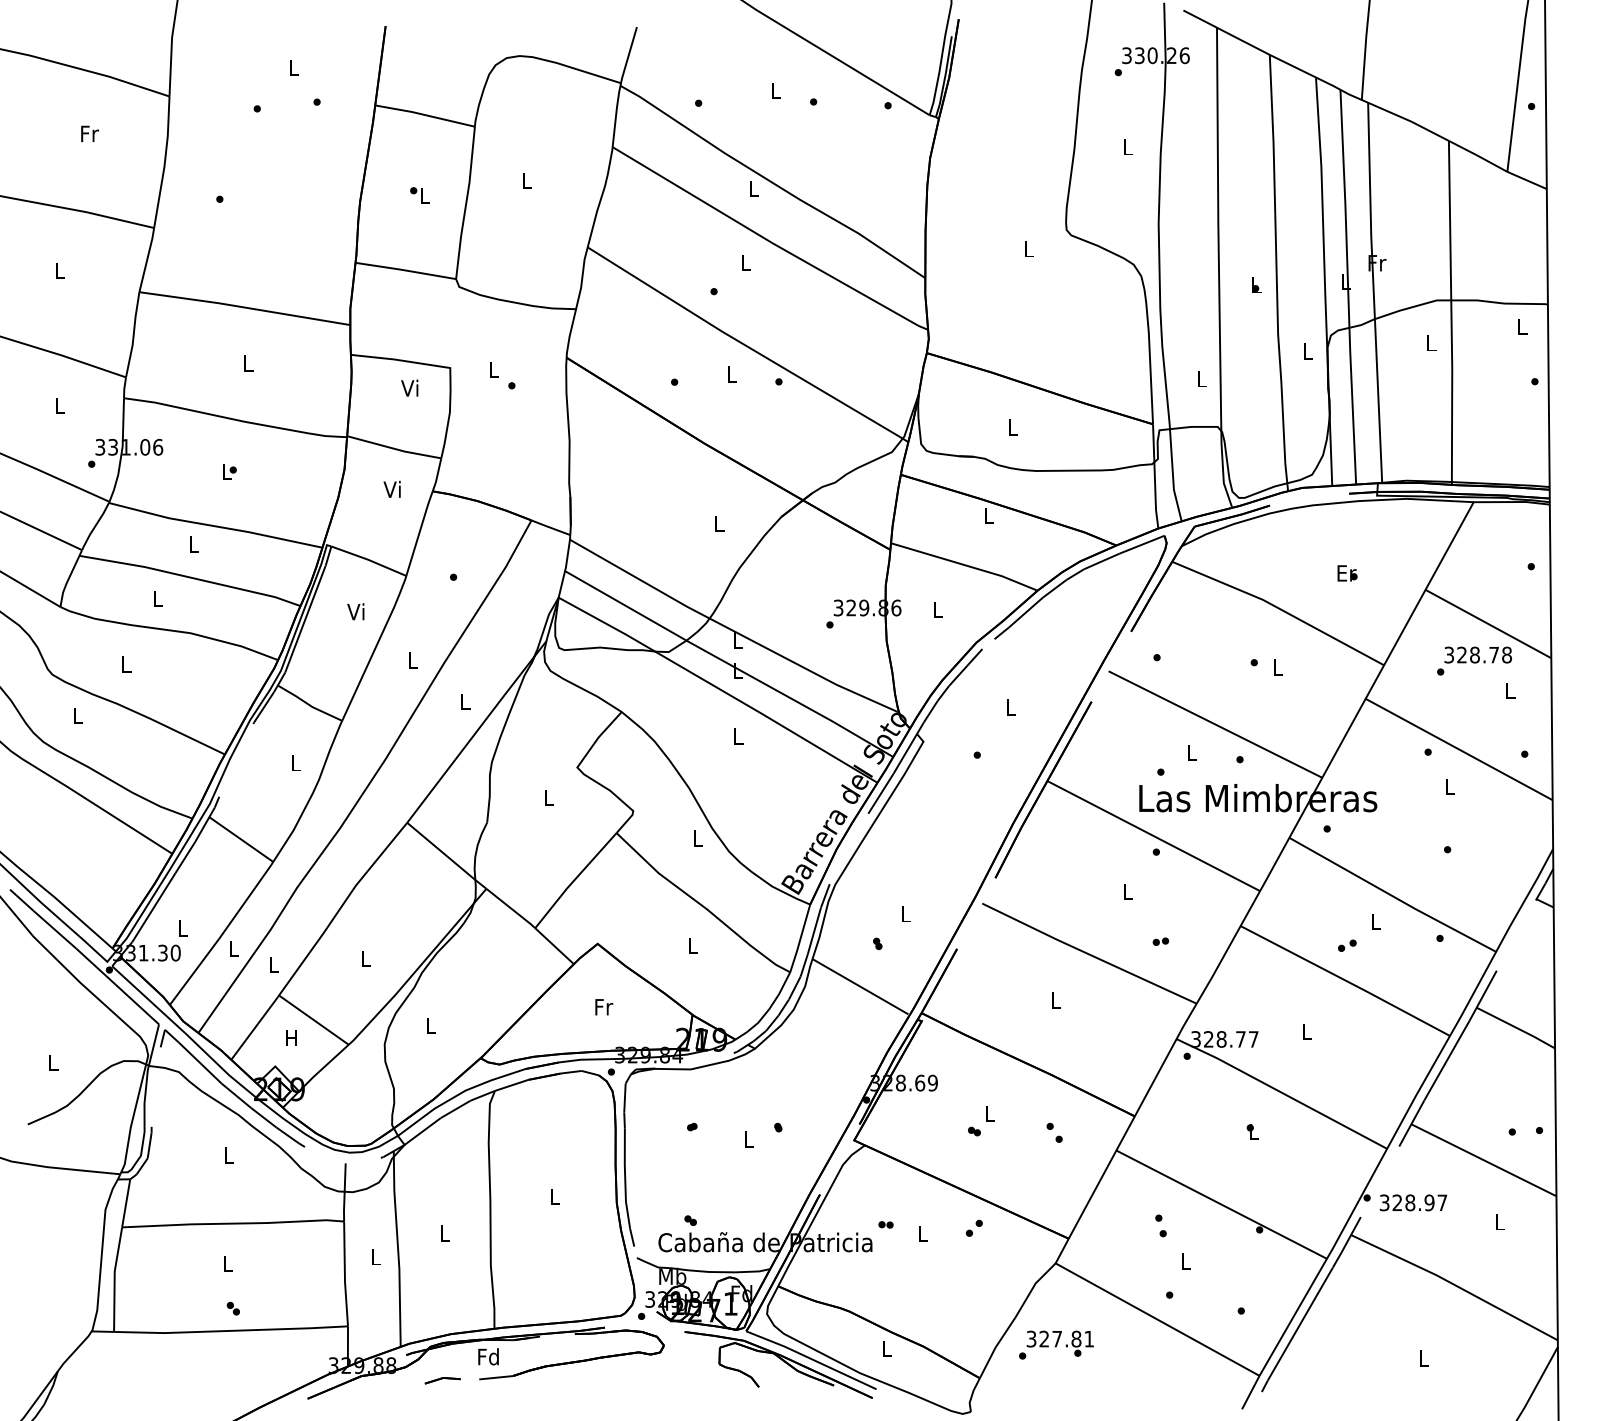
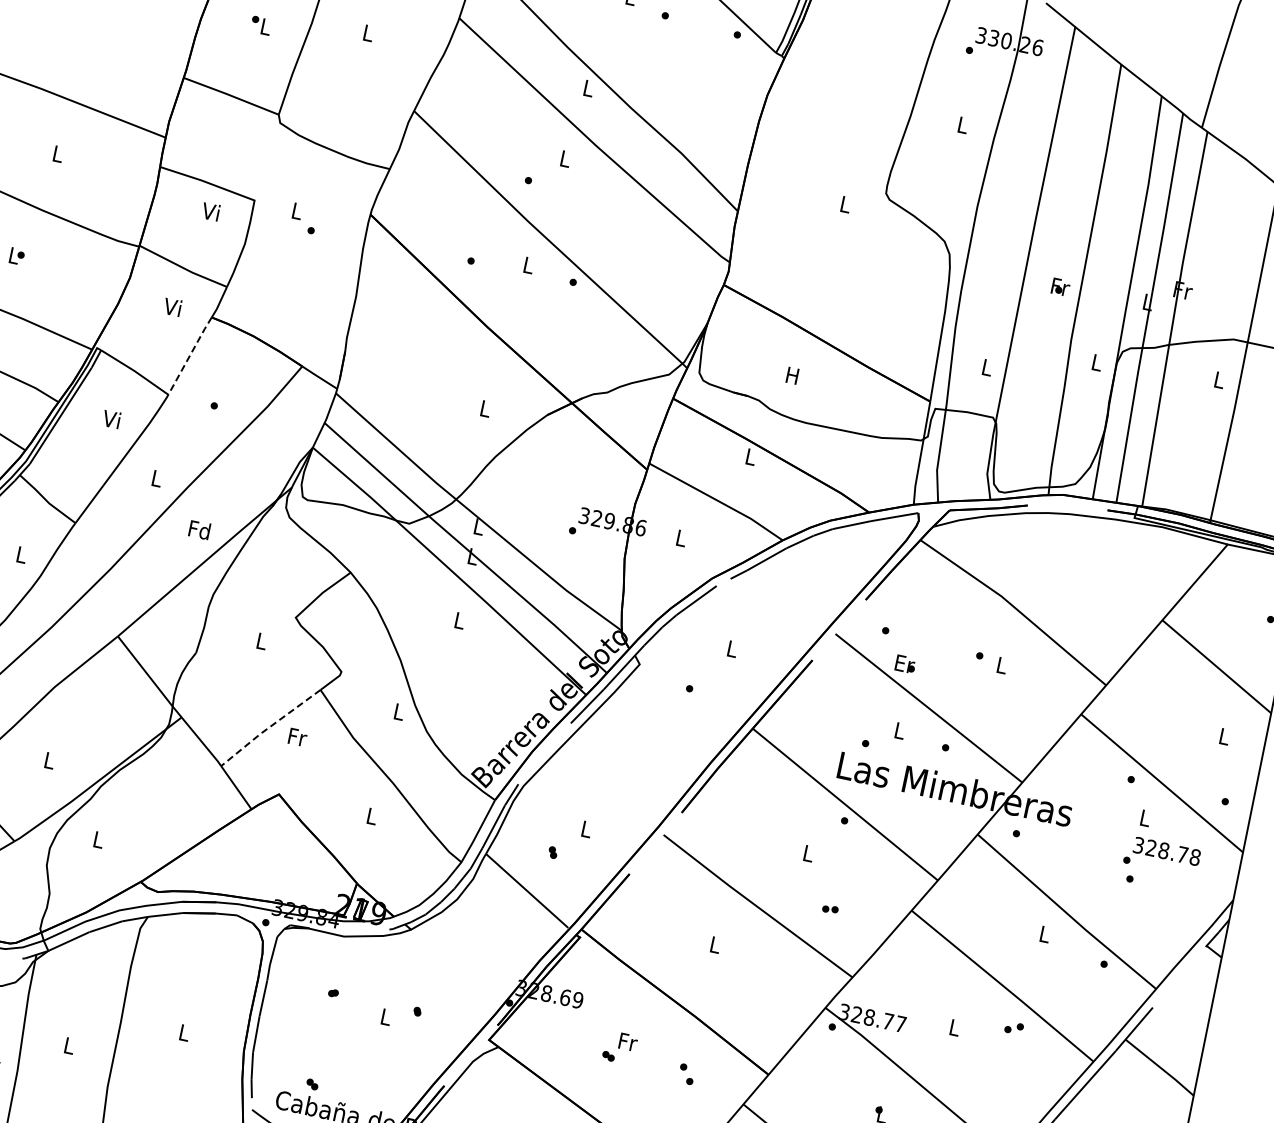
text: (1256, 285) -> (1060, 287), L -> Fr
text: (1012, 427) -> (792, 375), L -> H
line: (419, 533) -> (190, 355), solid -> dashed
text: (1347, 573) -> (905, 664), moved
text: (1474, 660) -> (1162, 856), moved
text: (464, 701) -> (199, 529), L -> Fd
line: (574, 880) -> (269, 727), solid -> dashed
part: (1347, 945) -> (1014, 1028), moved
text: (604, 1007) -> (298, 737), moved
text: (990, 1113) -> (628, 1041), L -> Fr

